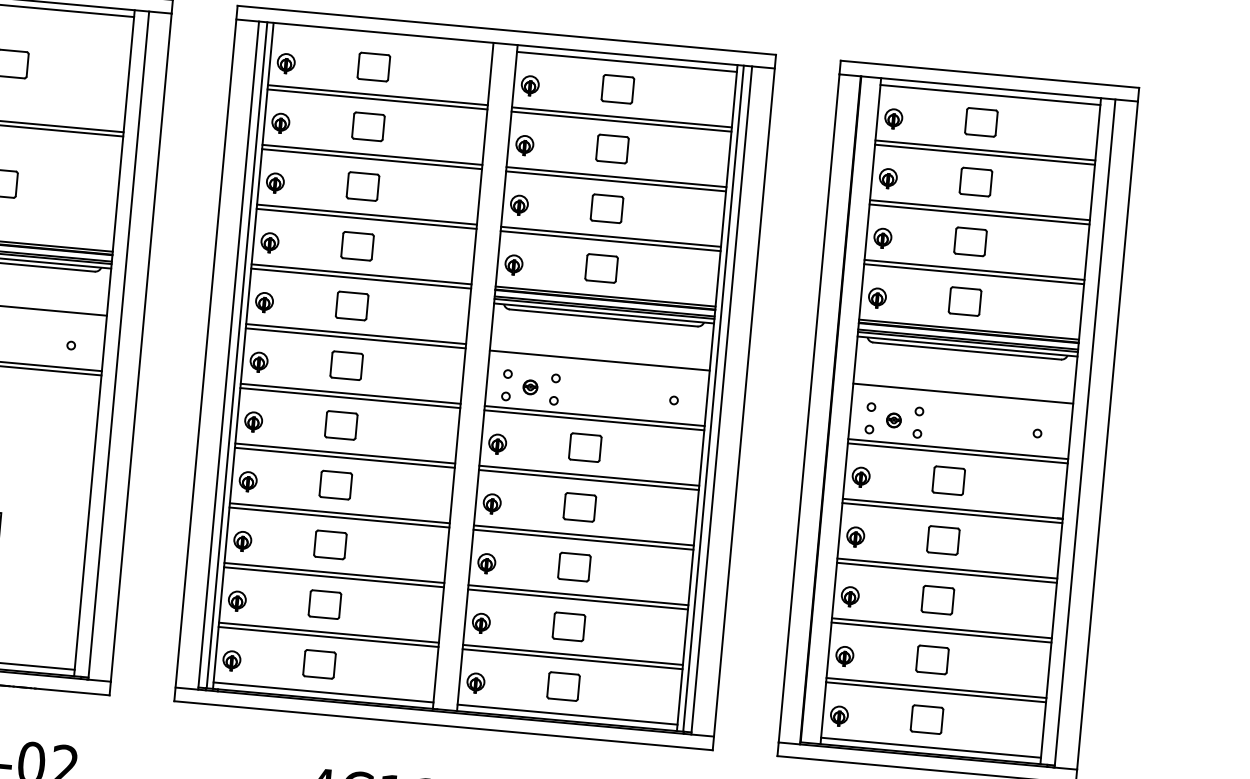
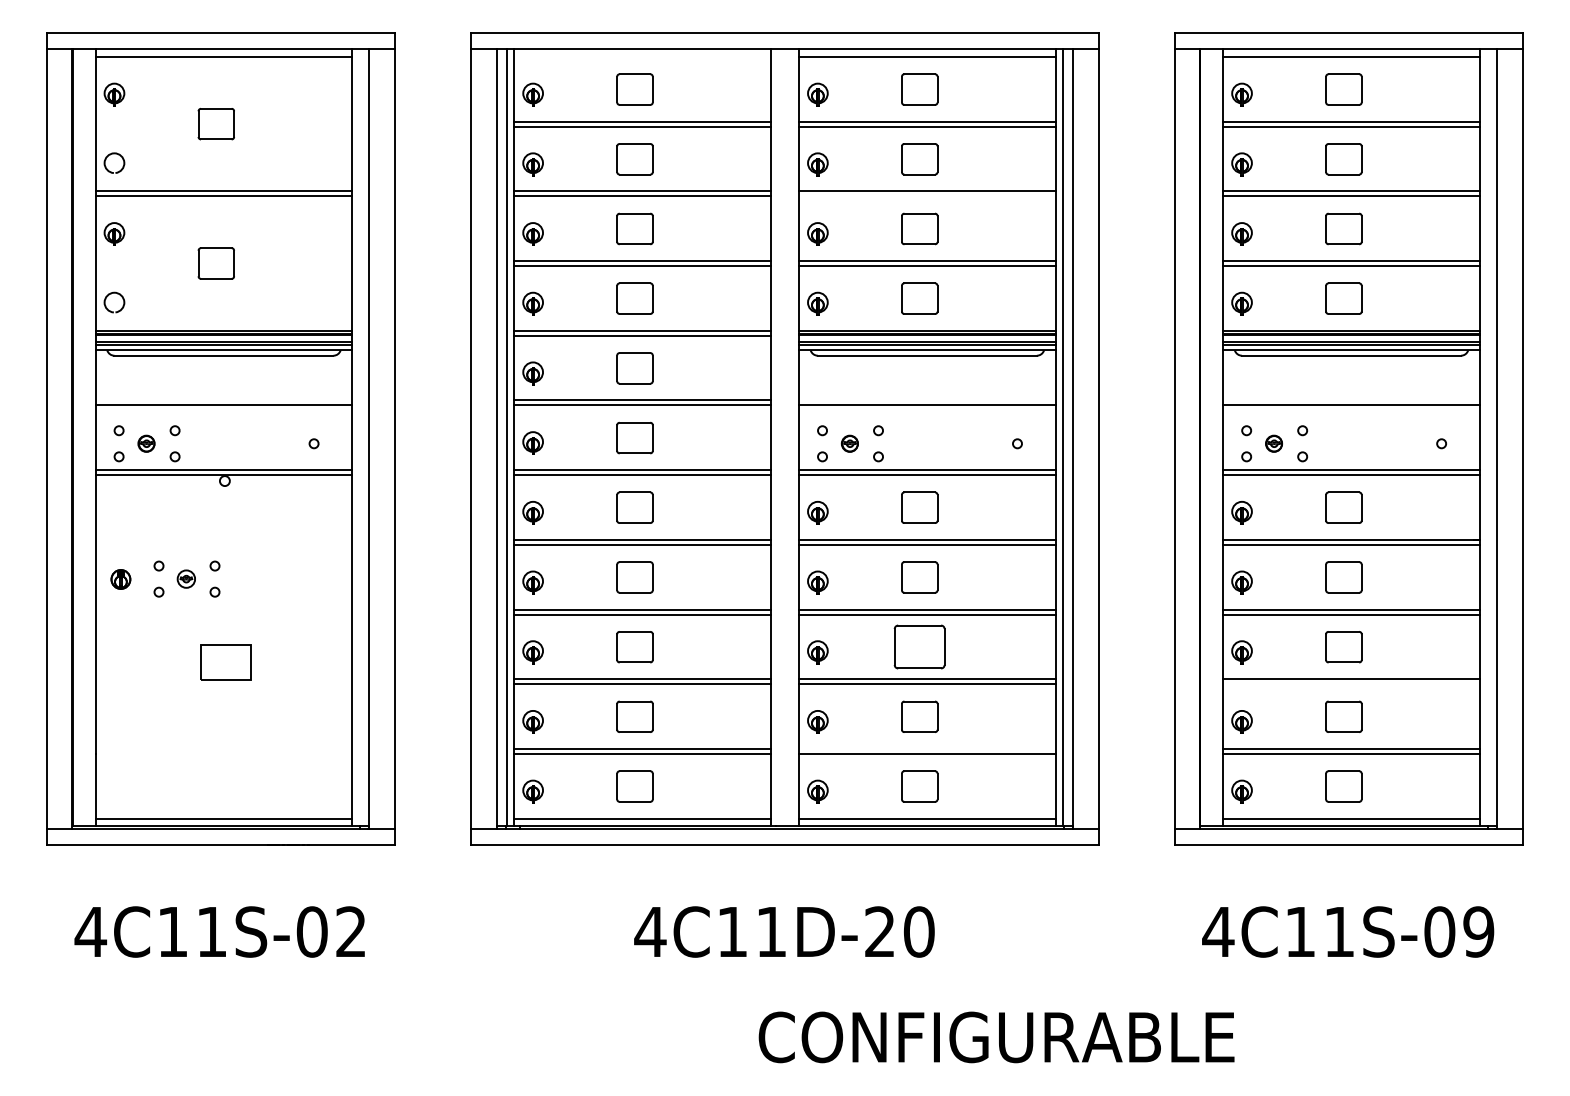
line: (616, 181) -> (927, 196), removed
part: (574, 567) -> (919, 647), size x1.4
line: (941, 632) -> (1351, 684), removed
line: (573, 654) -> (927, 748), removed

